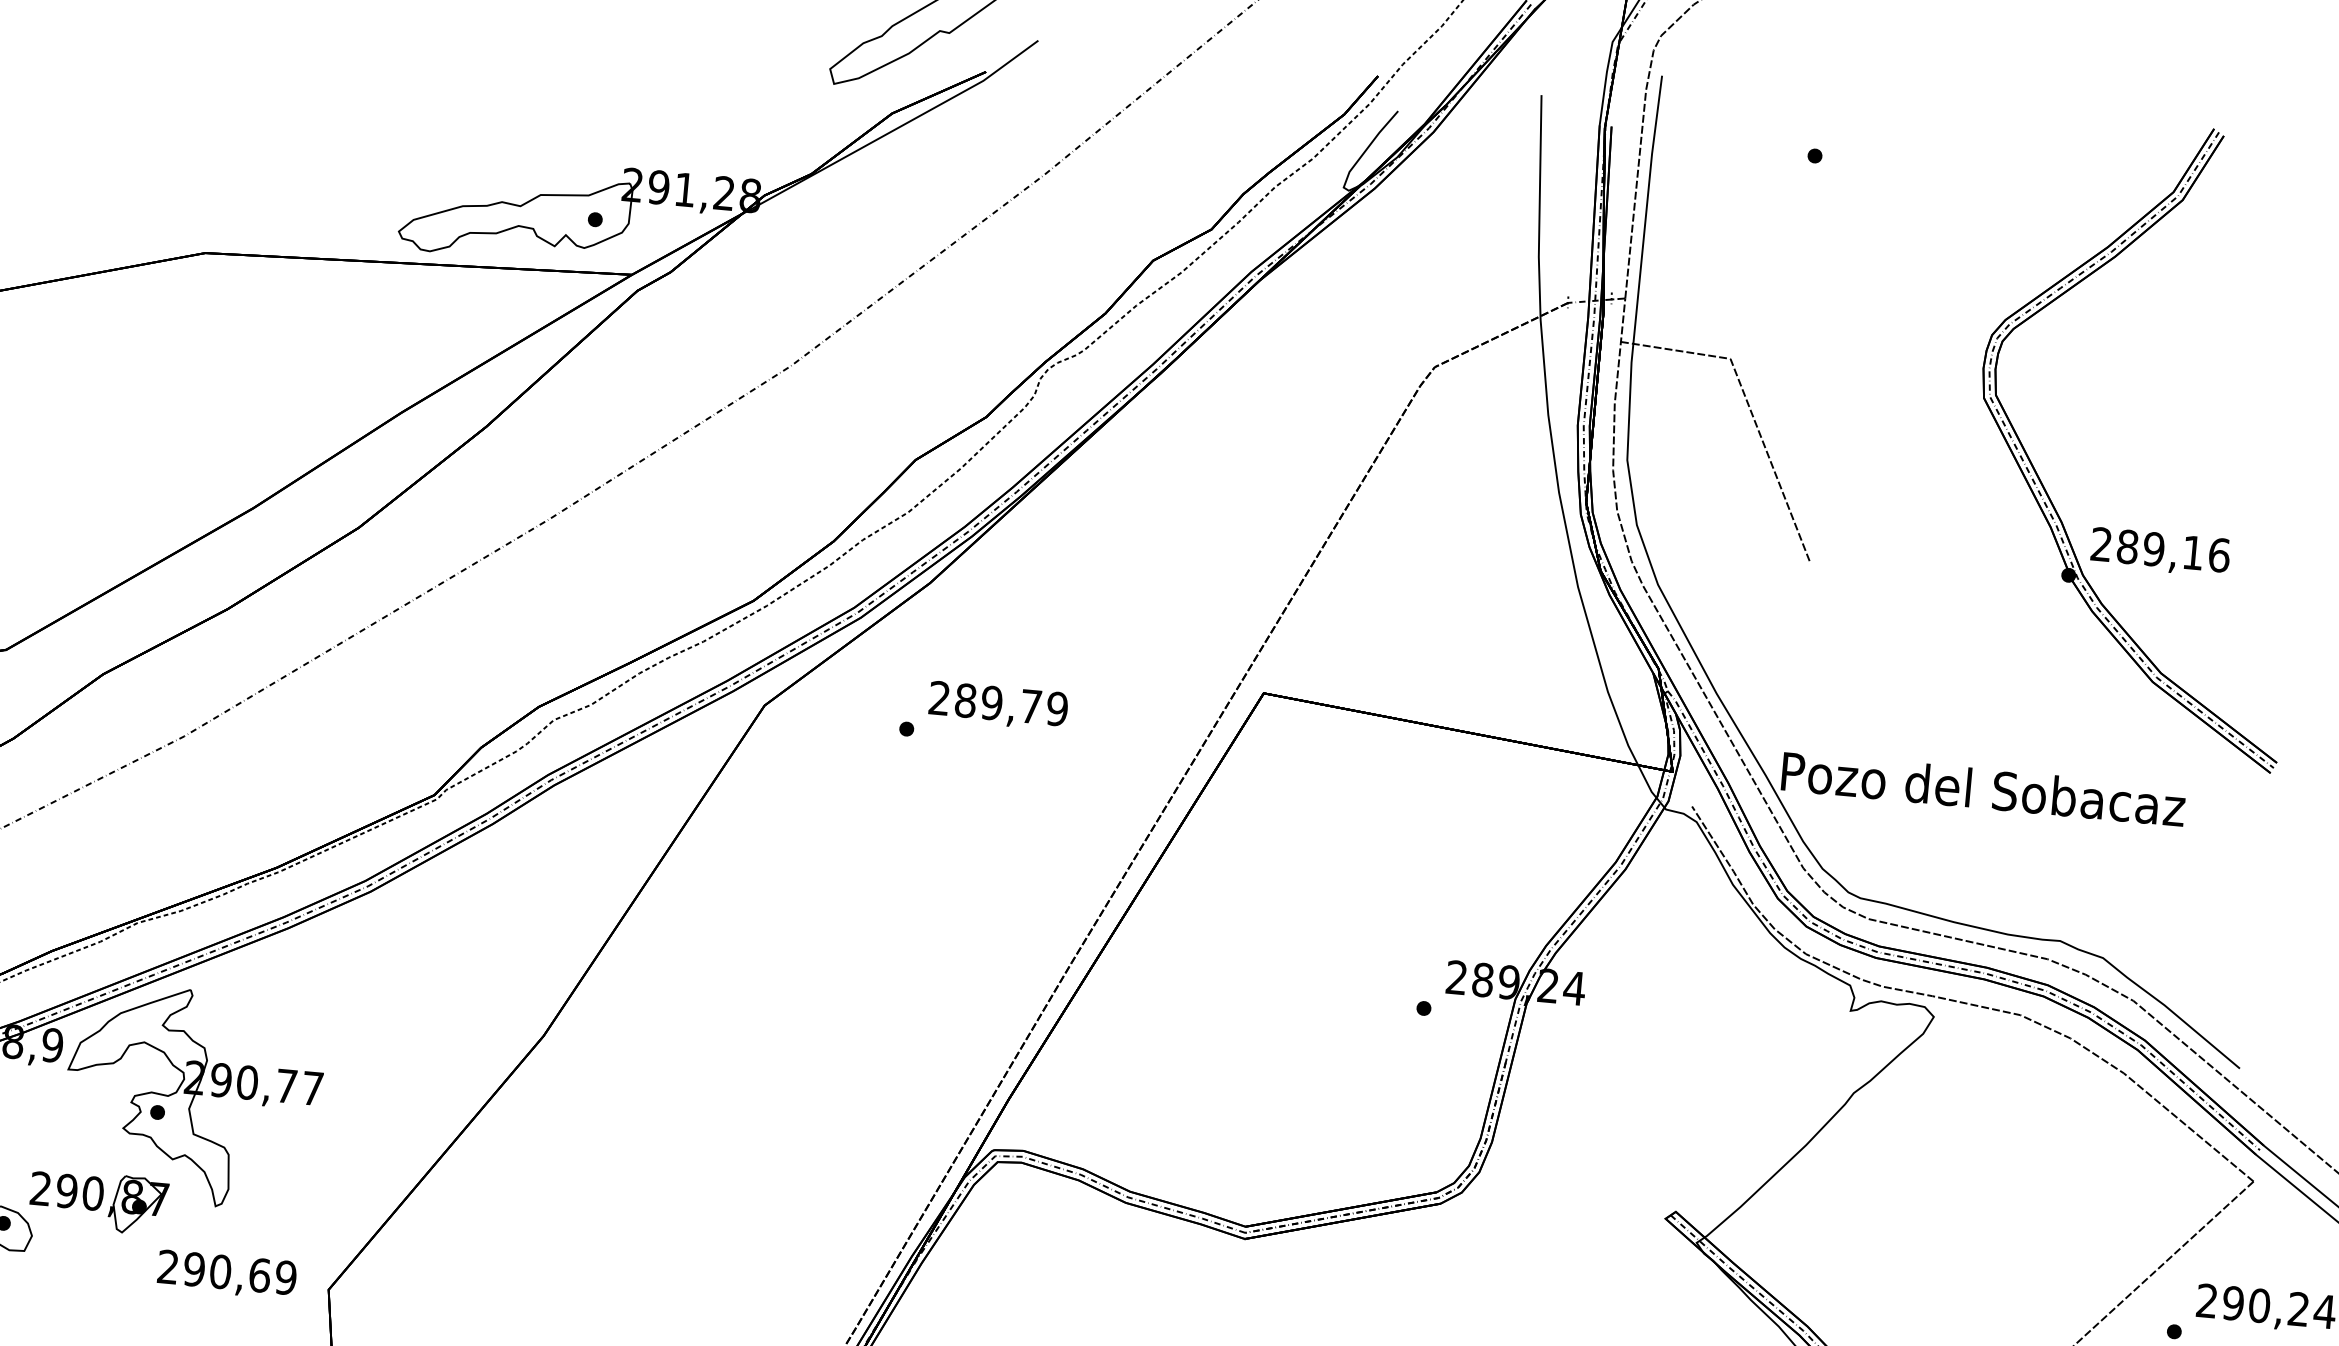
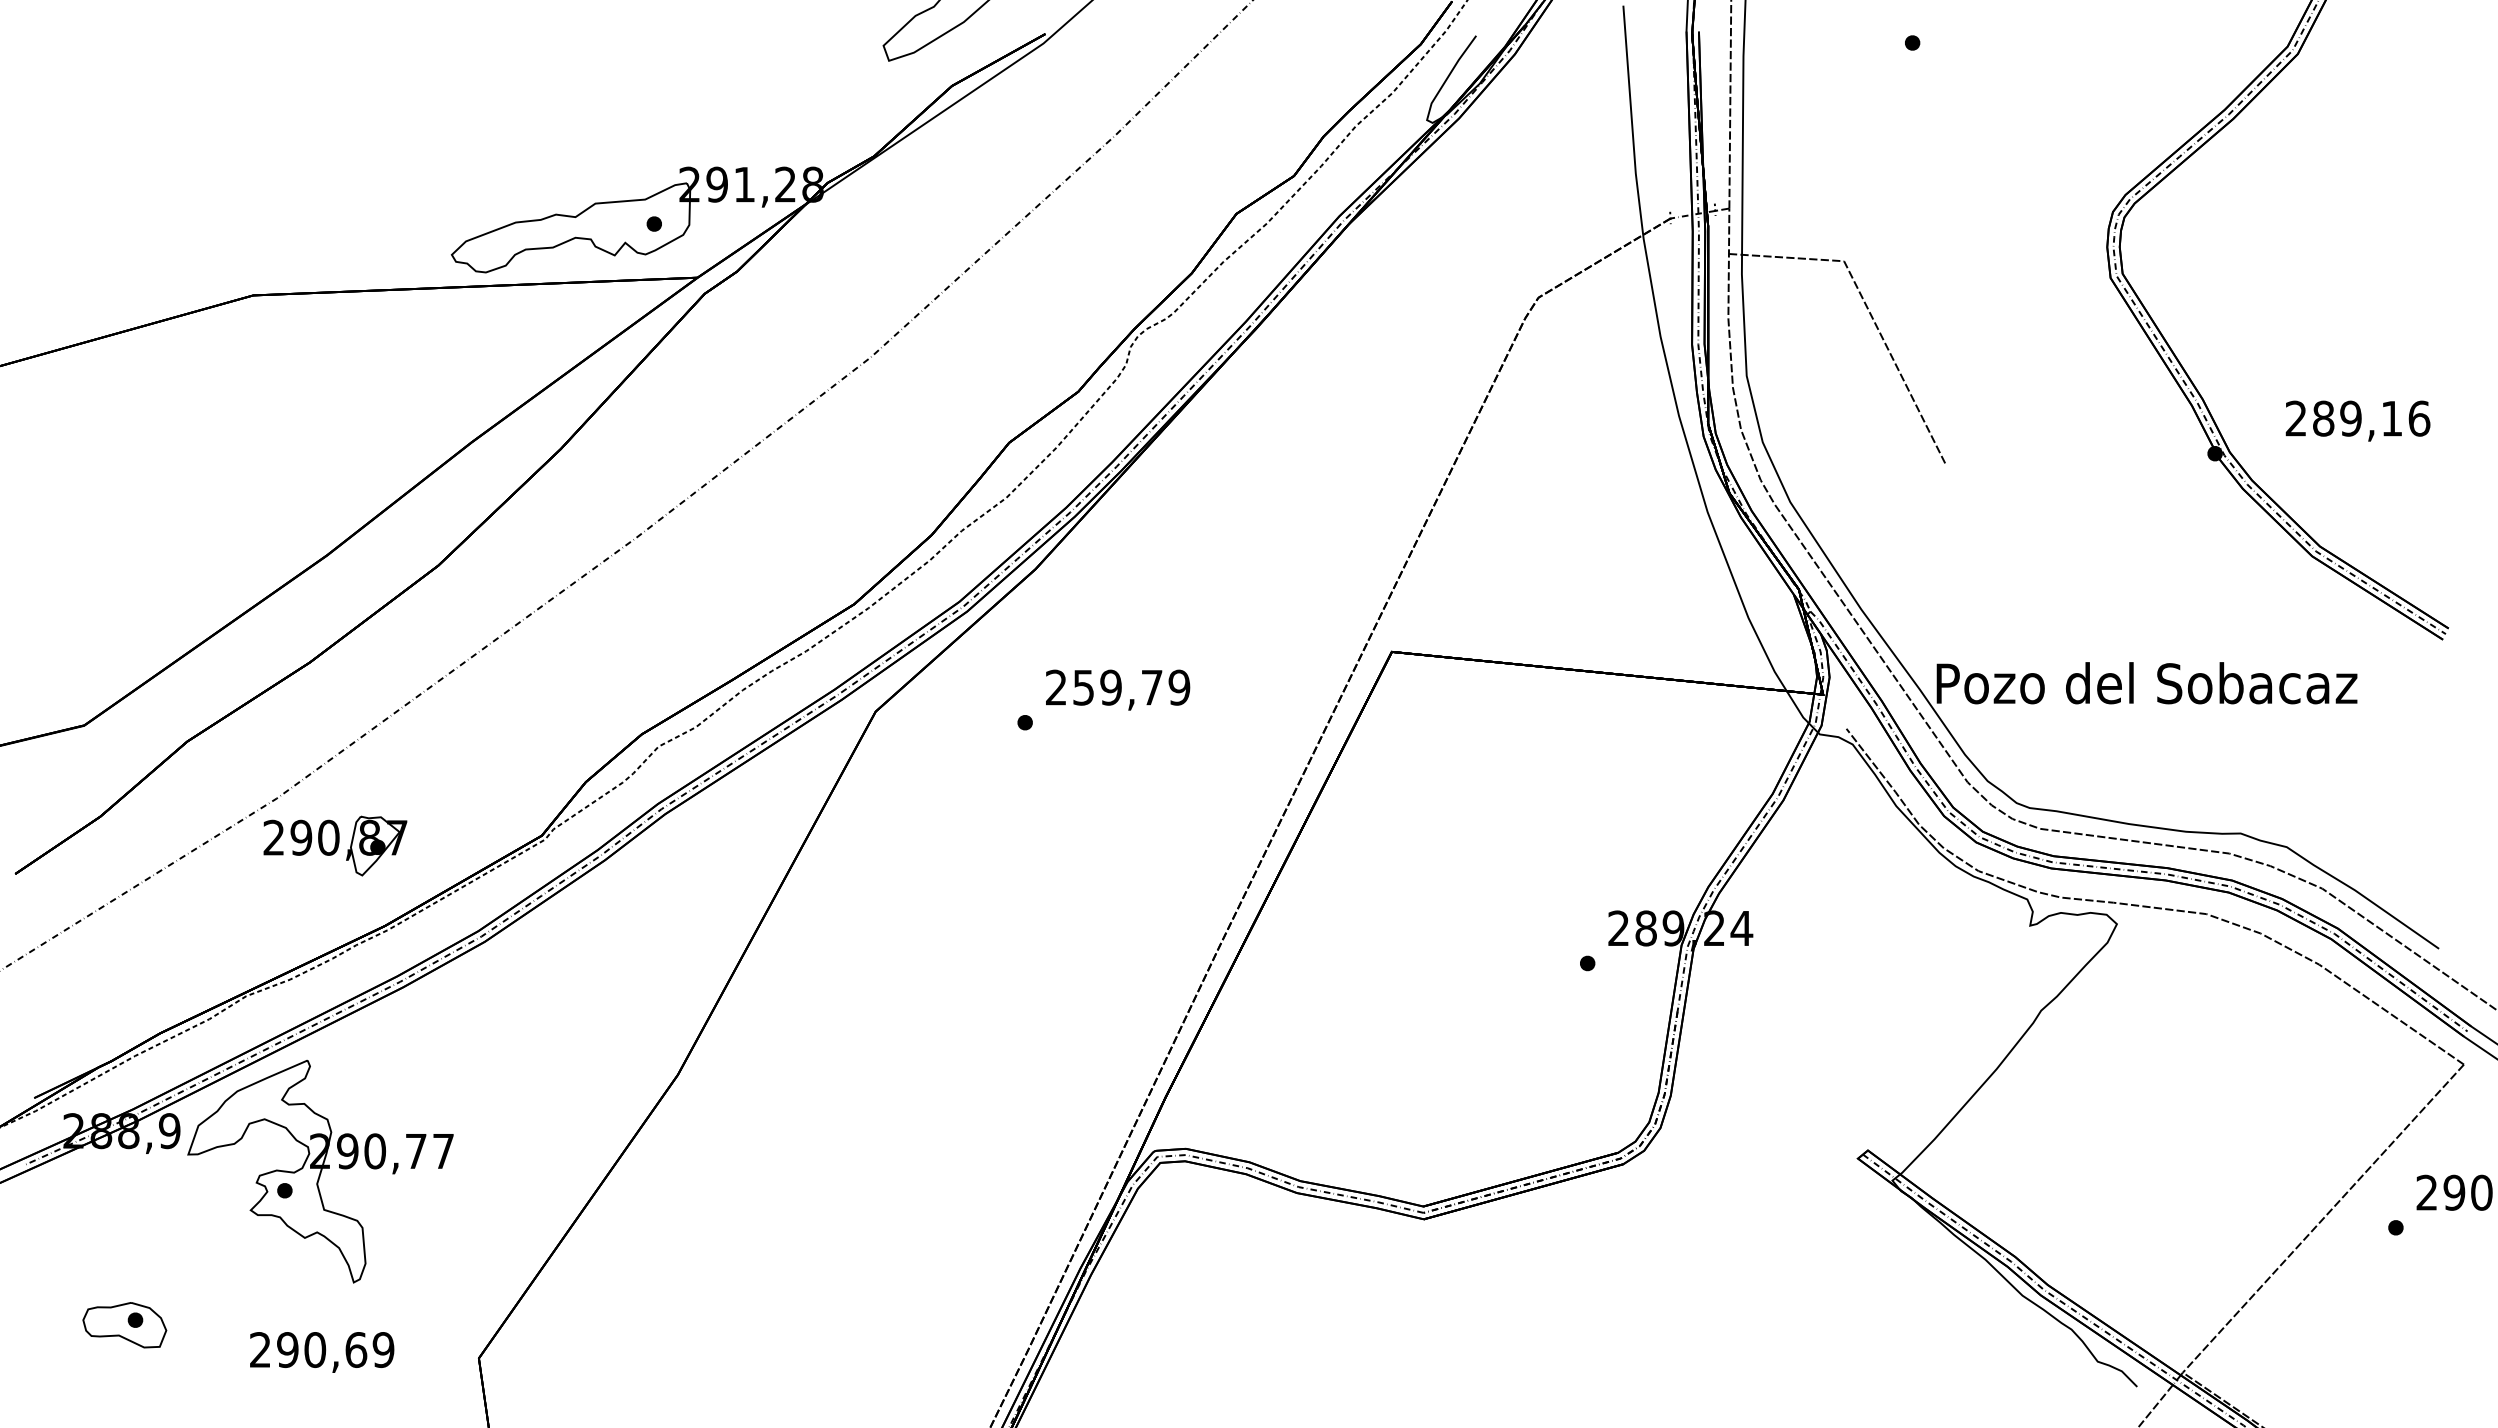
text: (2160, 551) -> (2357, 420), moved
text: (965, 700) -> (1083, 687), 289,79 -> 259,79
part: (98, 1201) -> (335, 845), moved
text: (227, 1274) -> (322, 1352), moved

